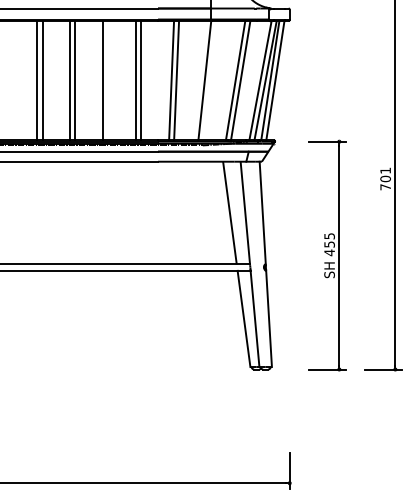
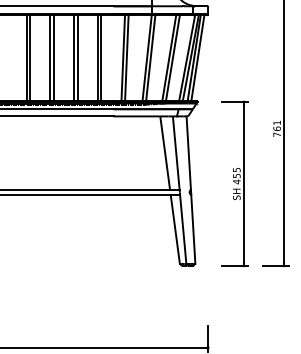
line: (108, 80) -> (77, 58), added
line: (209, 80) -> (150, 58), added
text: (385, 178) -> (277, 128), 701 -> 761

